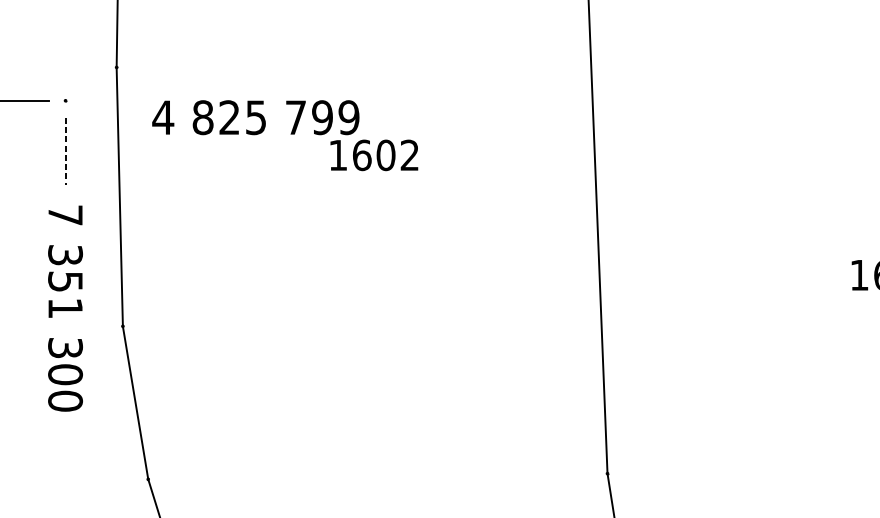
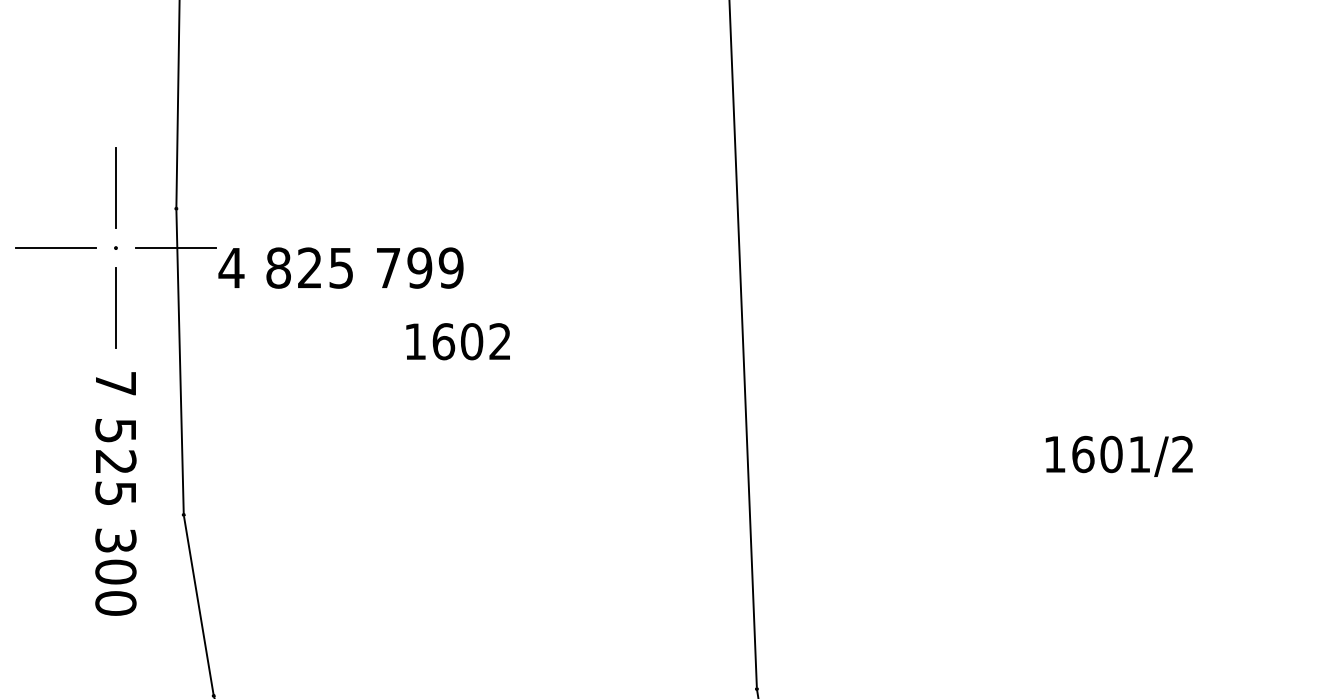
line: (65, 50) -> (115, 188), added
line: (115, 101) -> (175, 248), added
line: (65, 151) -> (115, 308), dashed -> solid
text: (373, 155) -> (457, 341), moved
text: (65, 281) -> (115, 461), 351 -> 525

